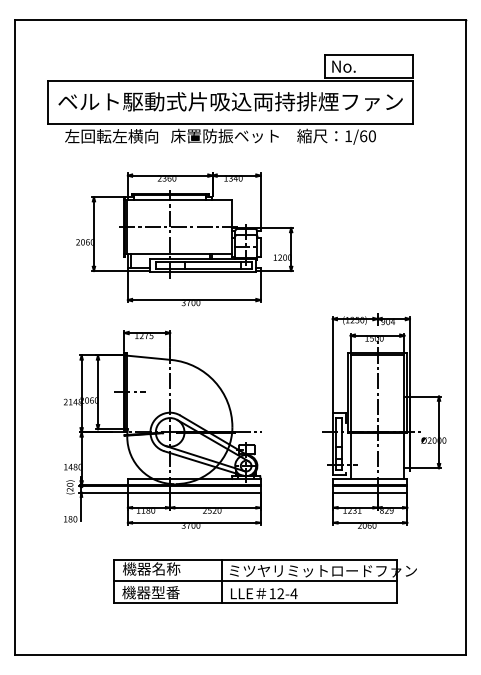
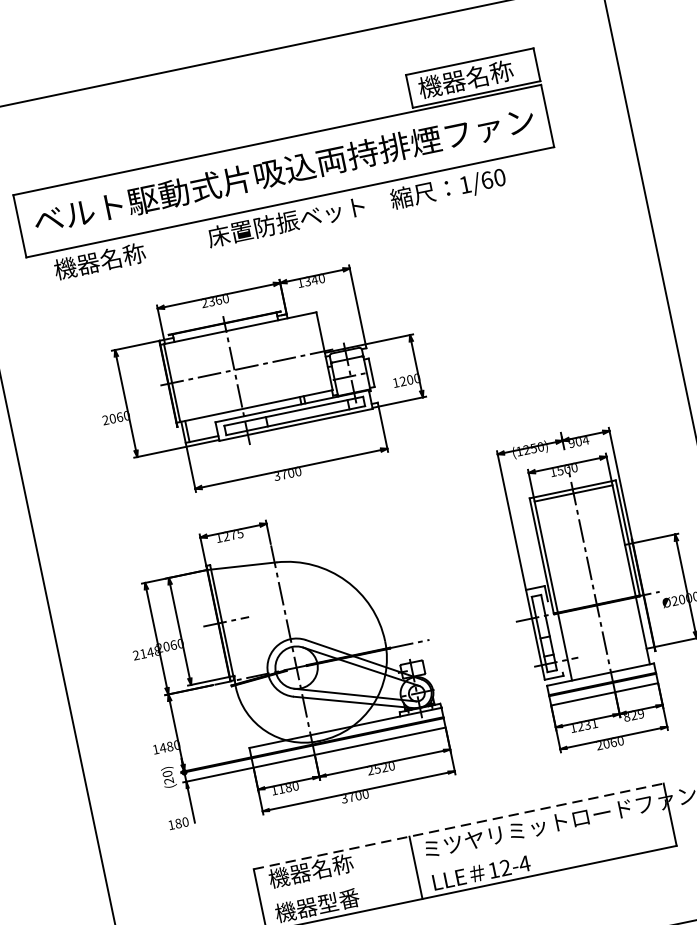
text: (363, 66) -> (465, 79), No. -> 機器名称
text: (111, 136) -> (122, 256), 左回転左横向 -> 機器名称
line: (255, 559) -> (458, 825), solid -> dashed
line: (255, 581) -> (465, 857), removed

